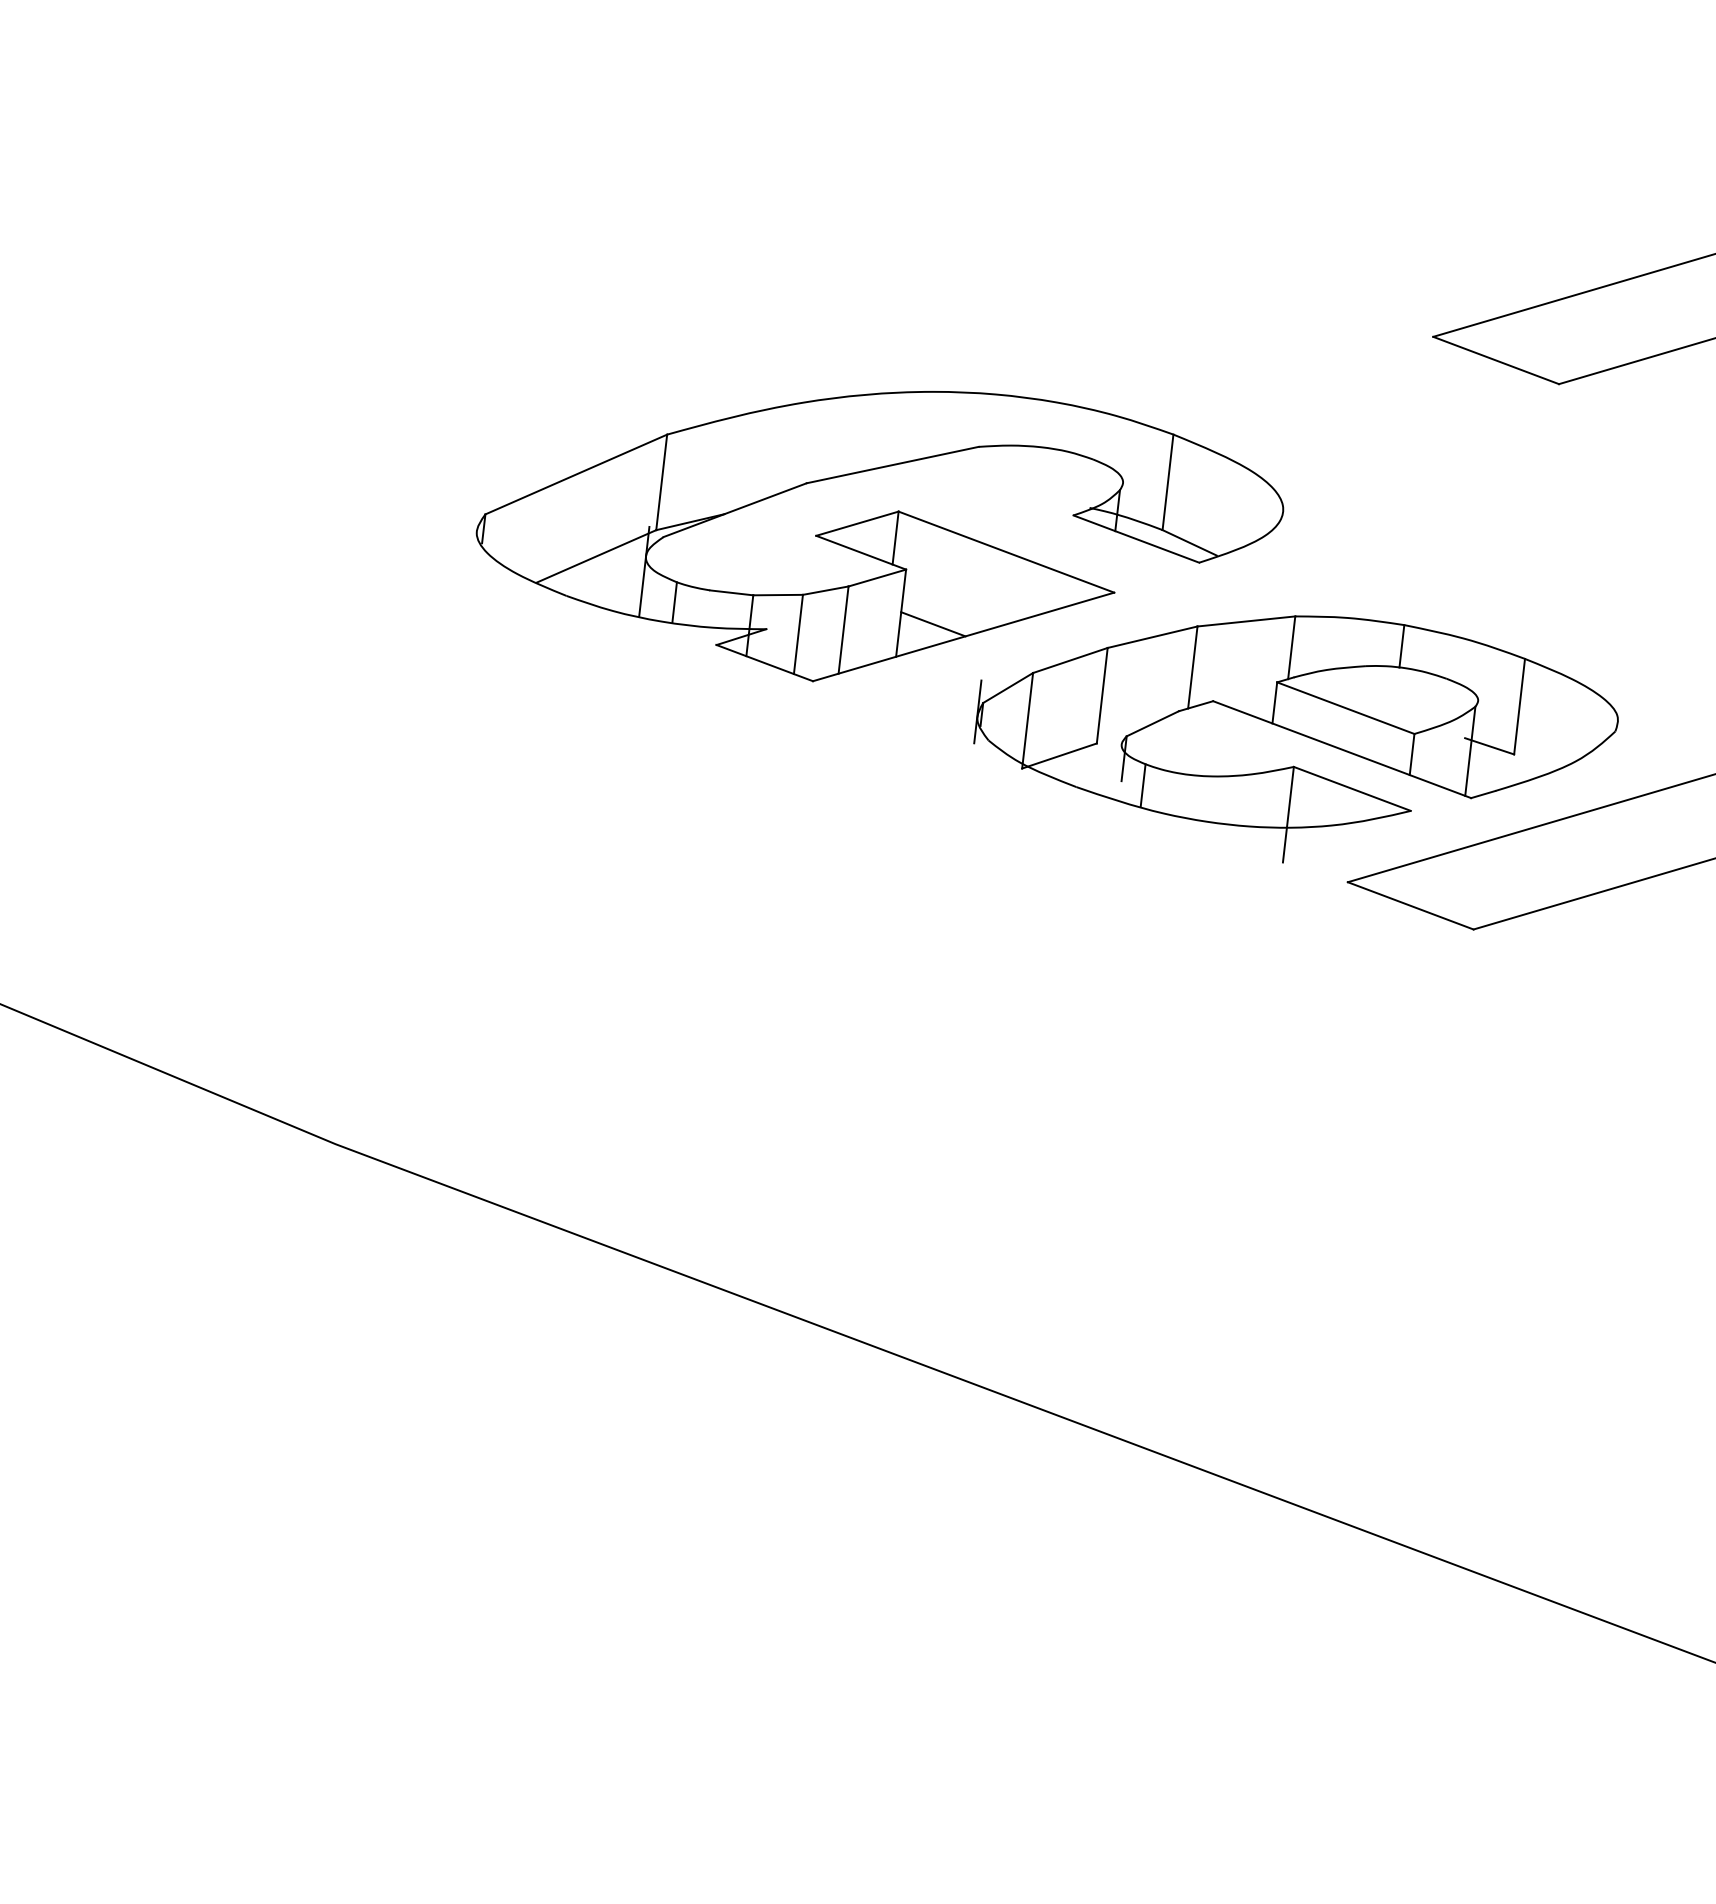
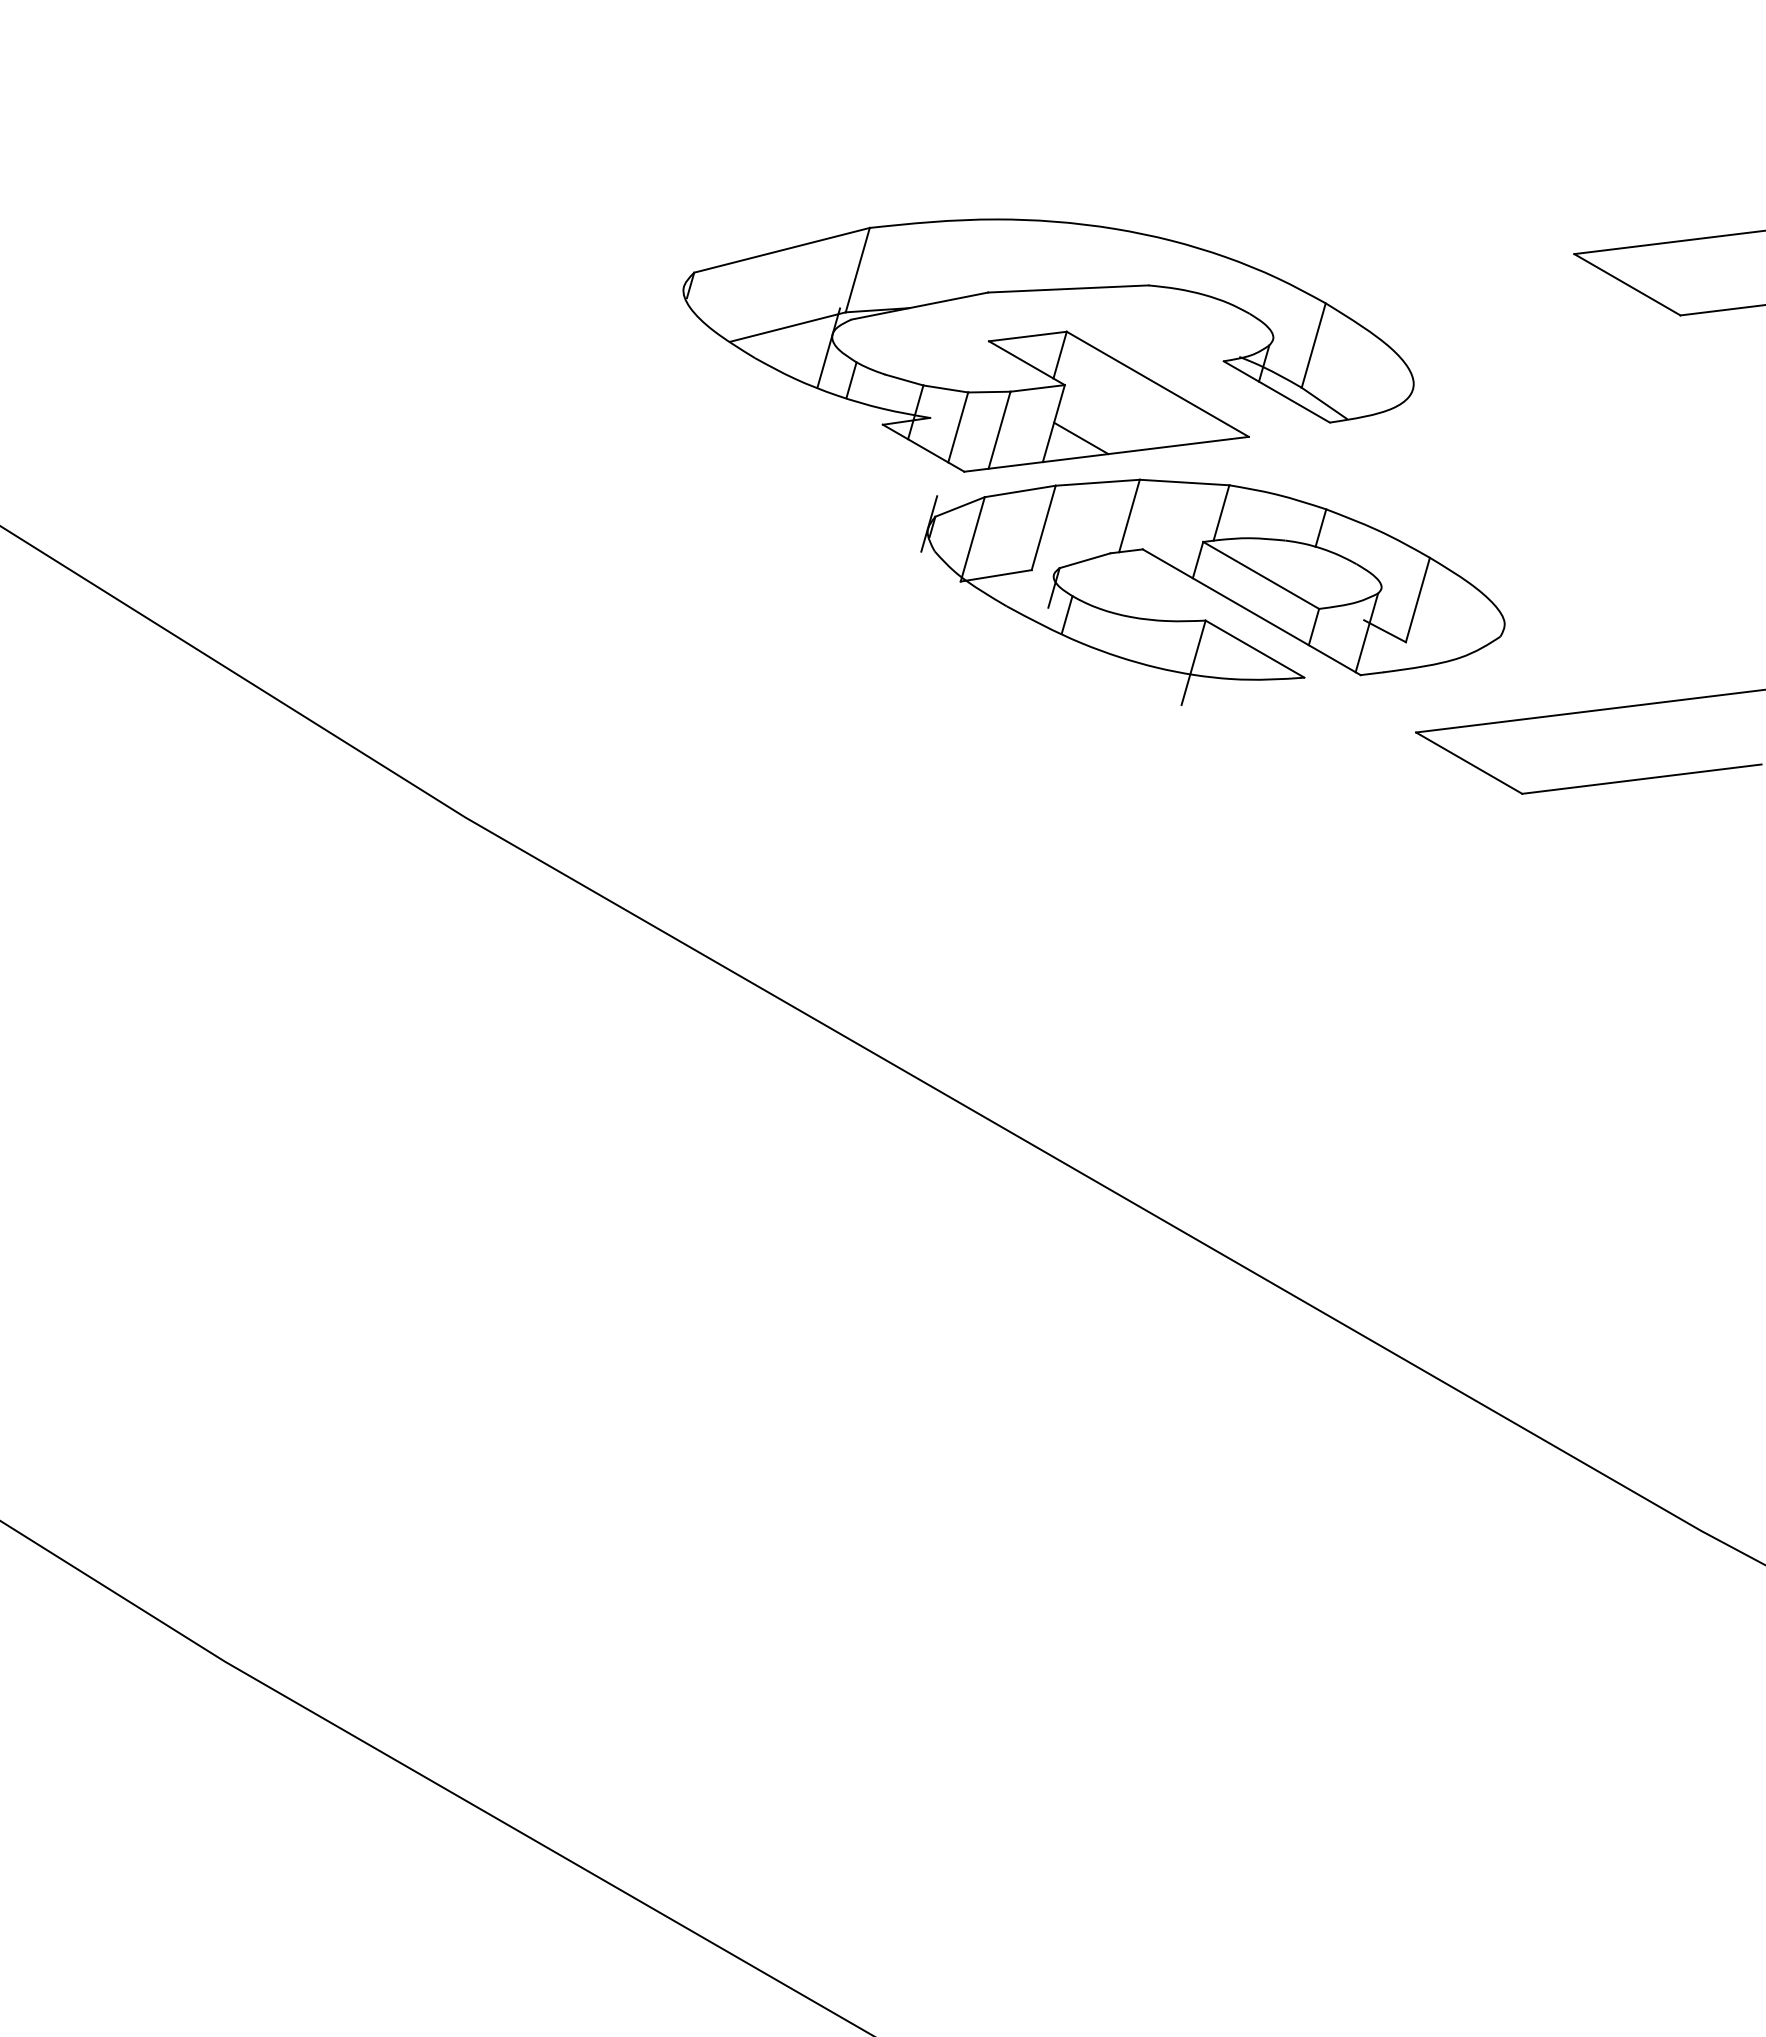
part: (1296, 734) -> (1212, 591), moved

